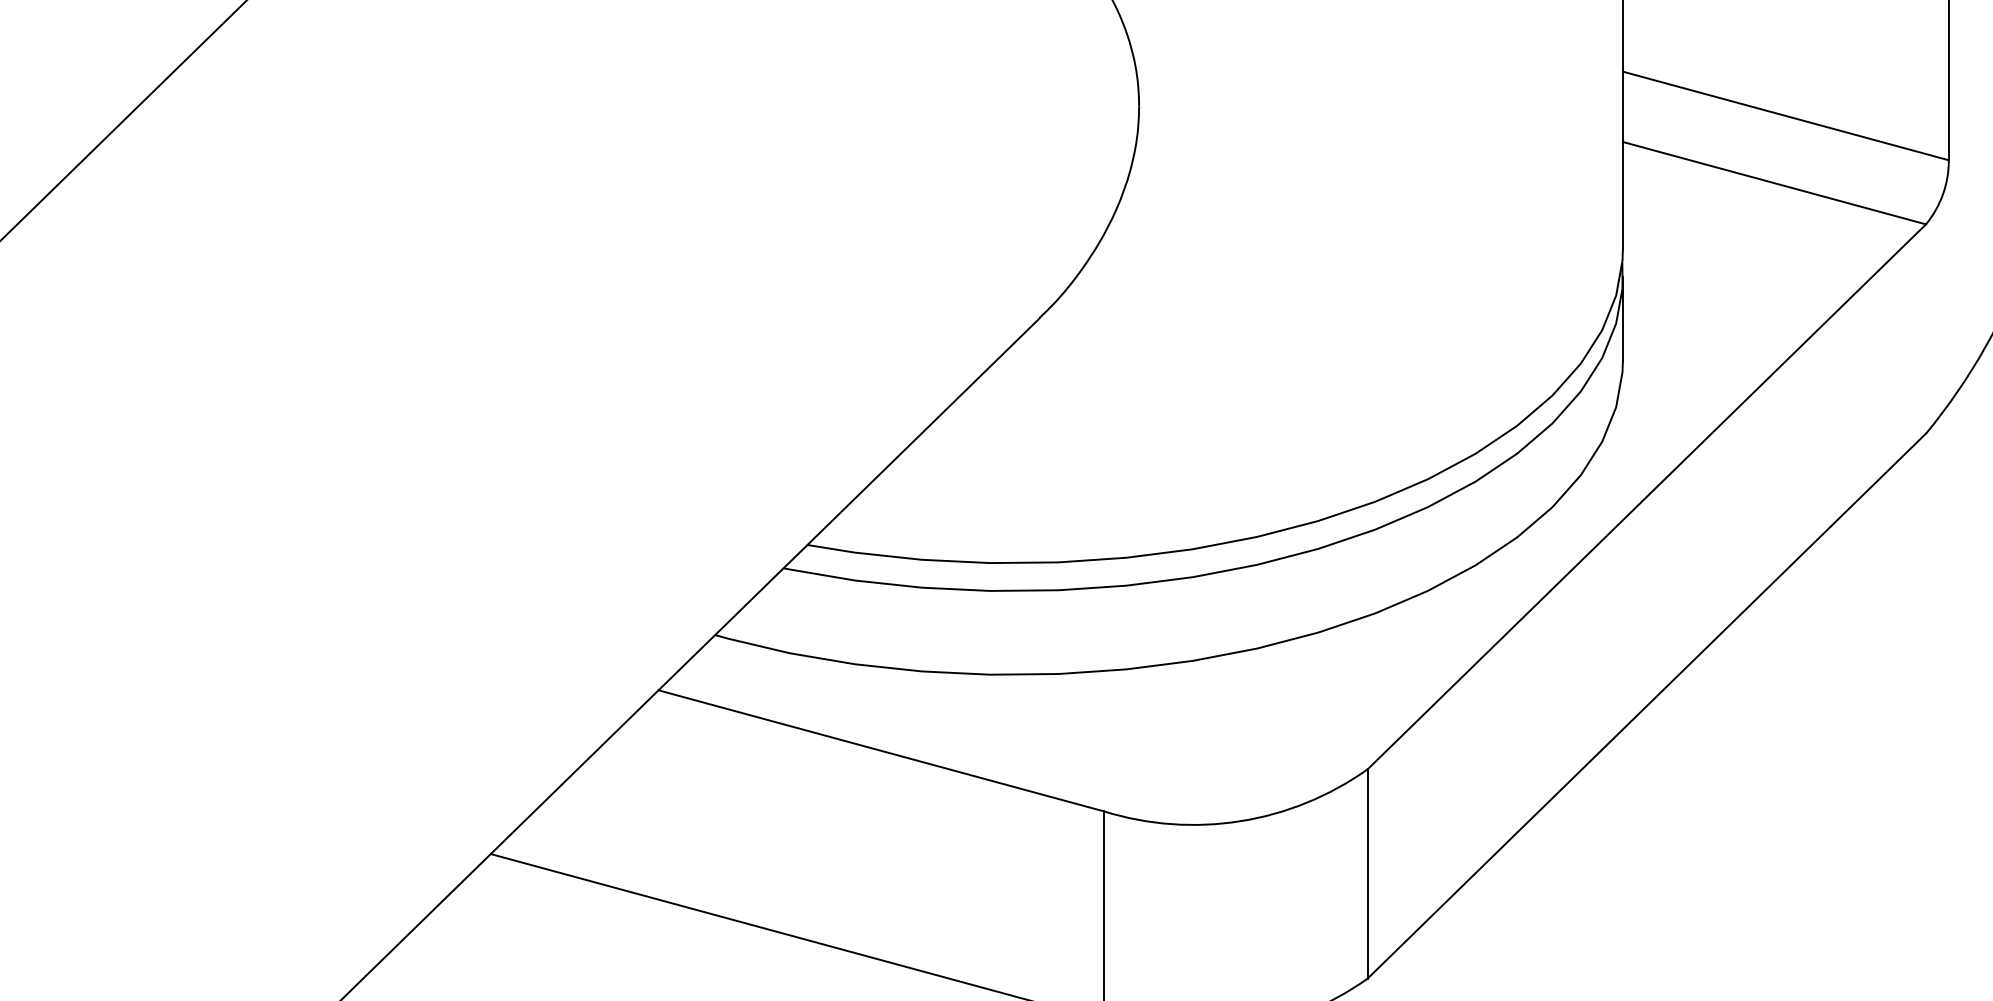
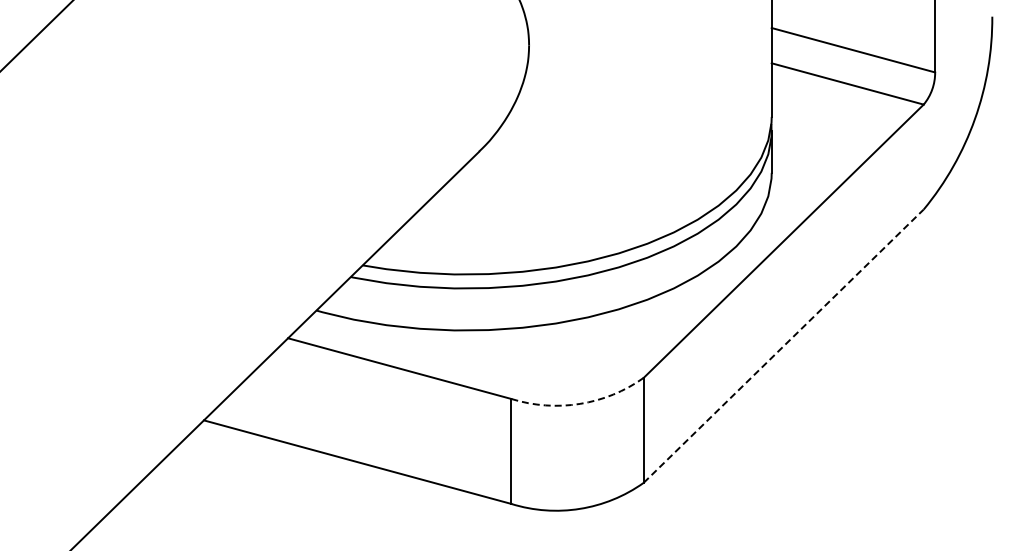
line: (1646, 706) -> (783, 346), solid -> dashed
arc: (1241, 820) -> (580, 403), solid -> dashed

